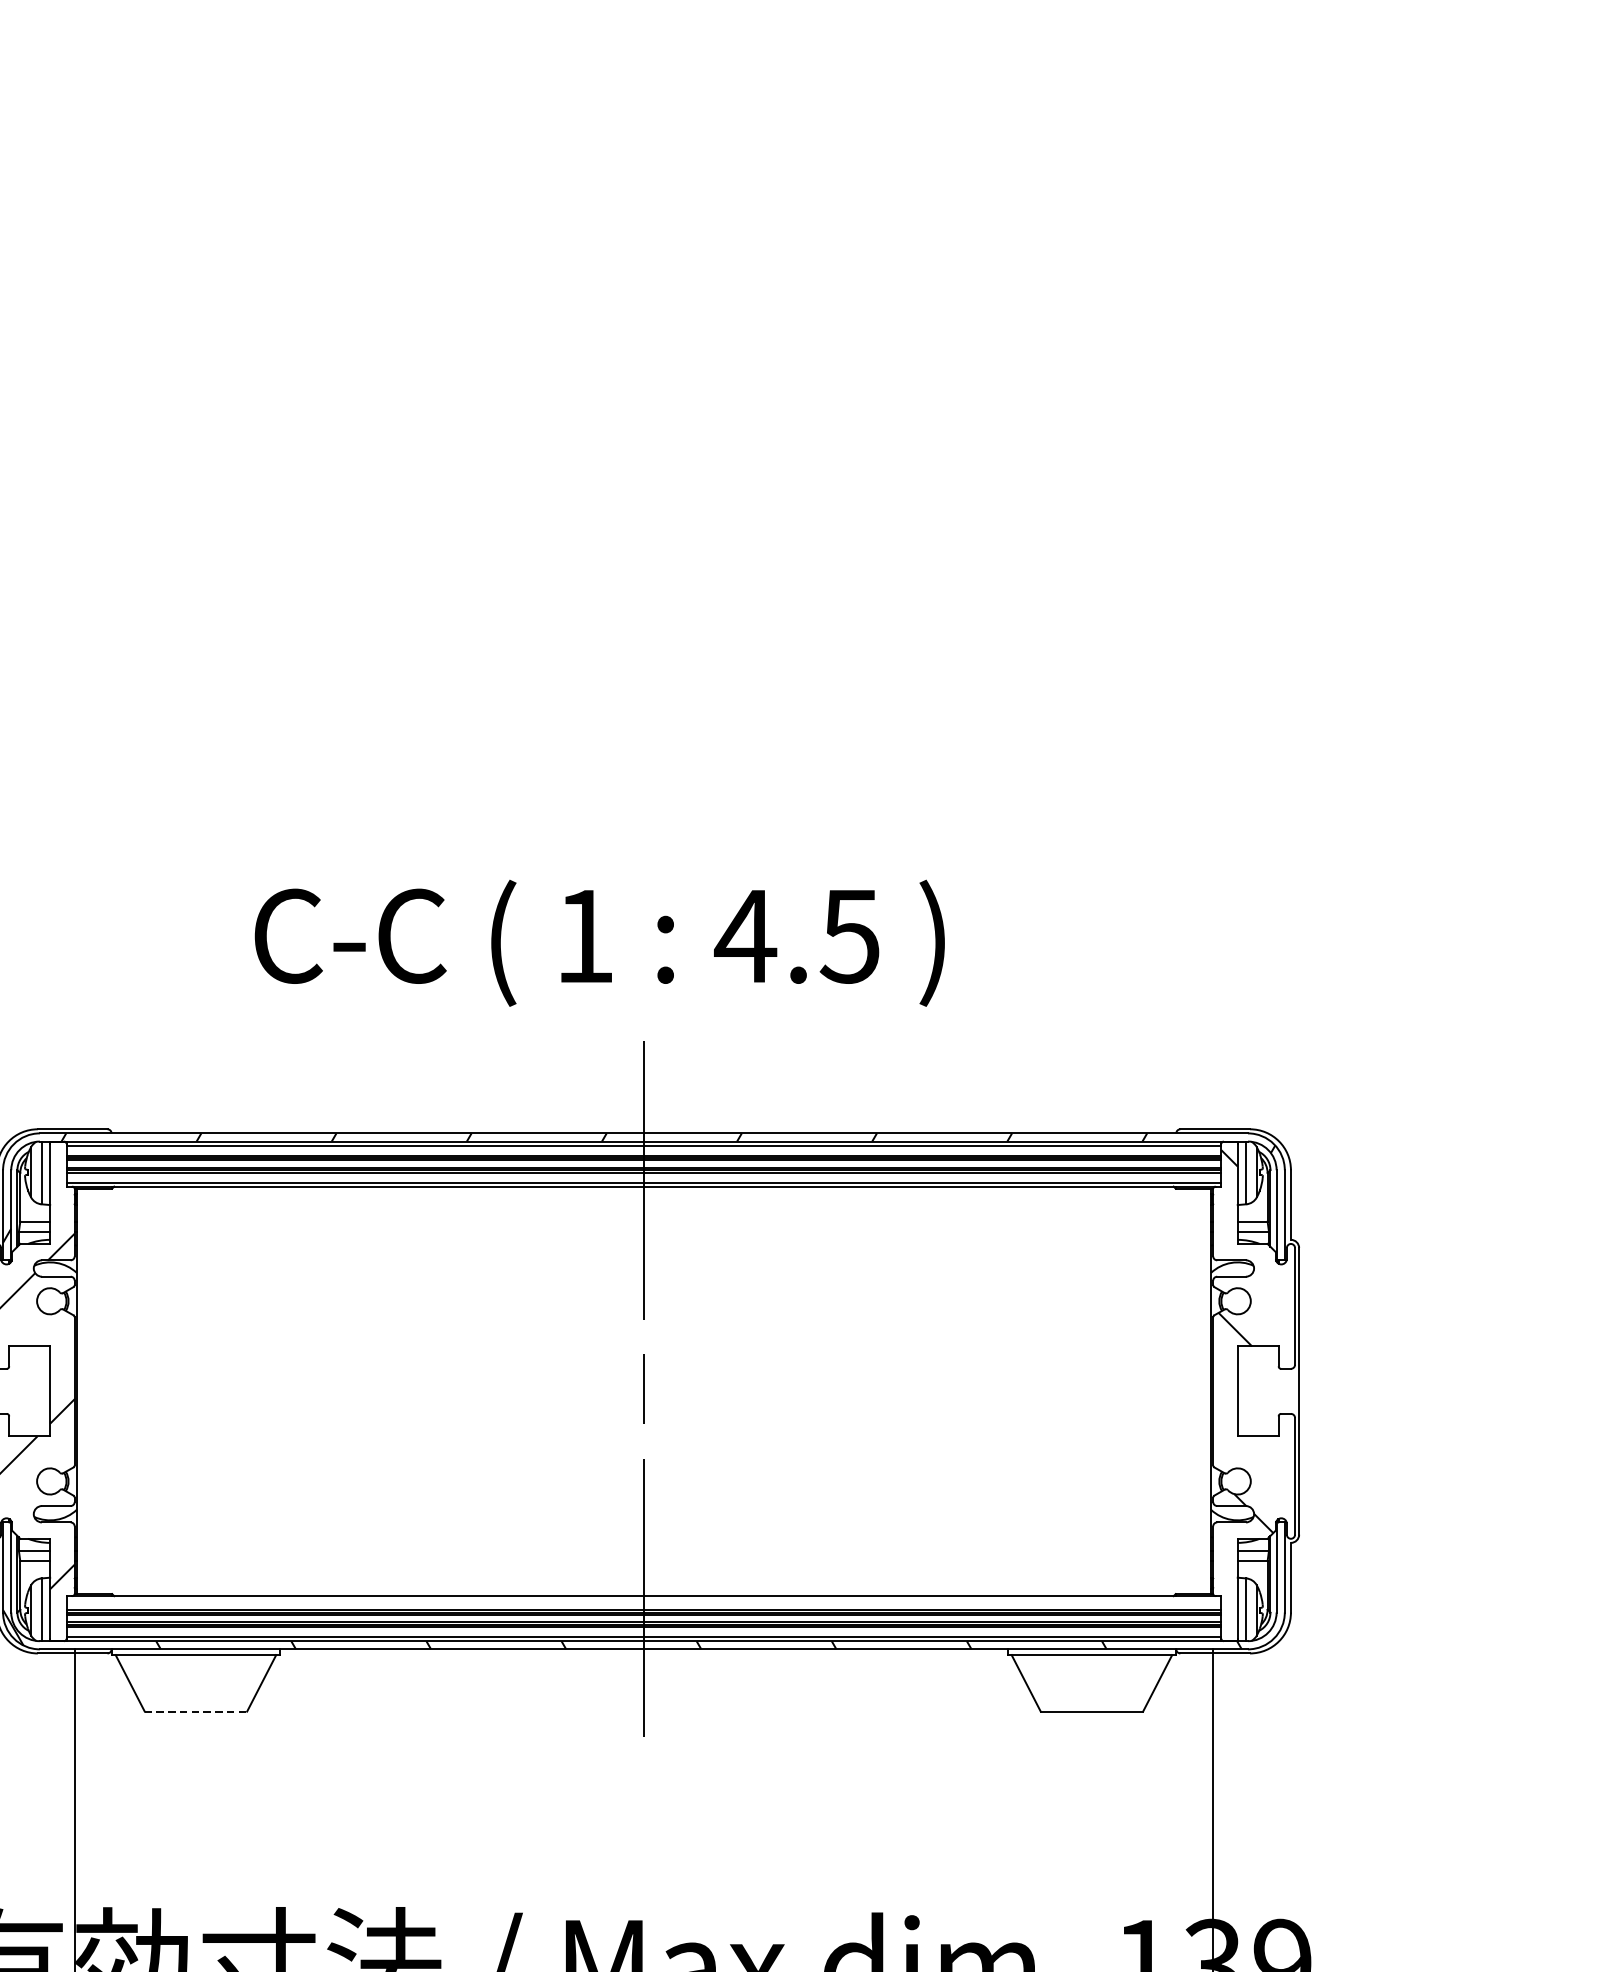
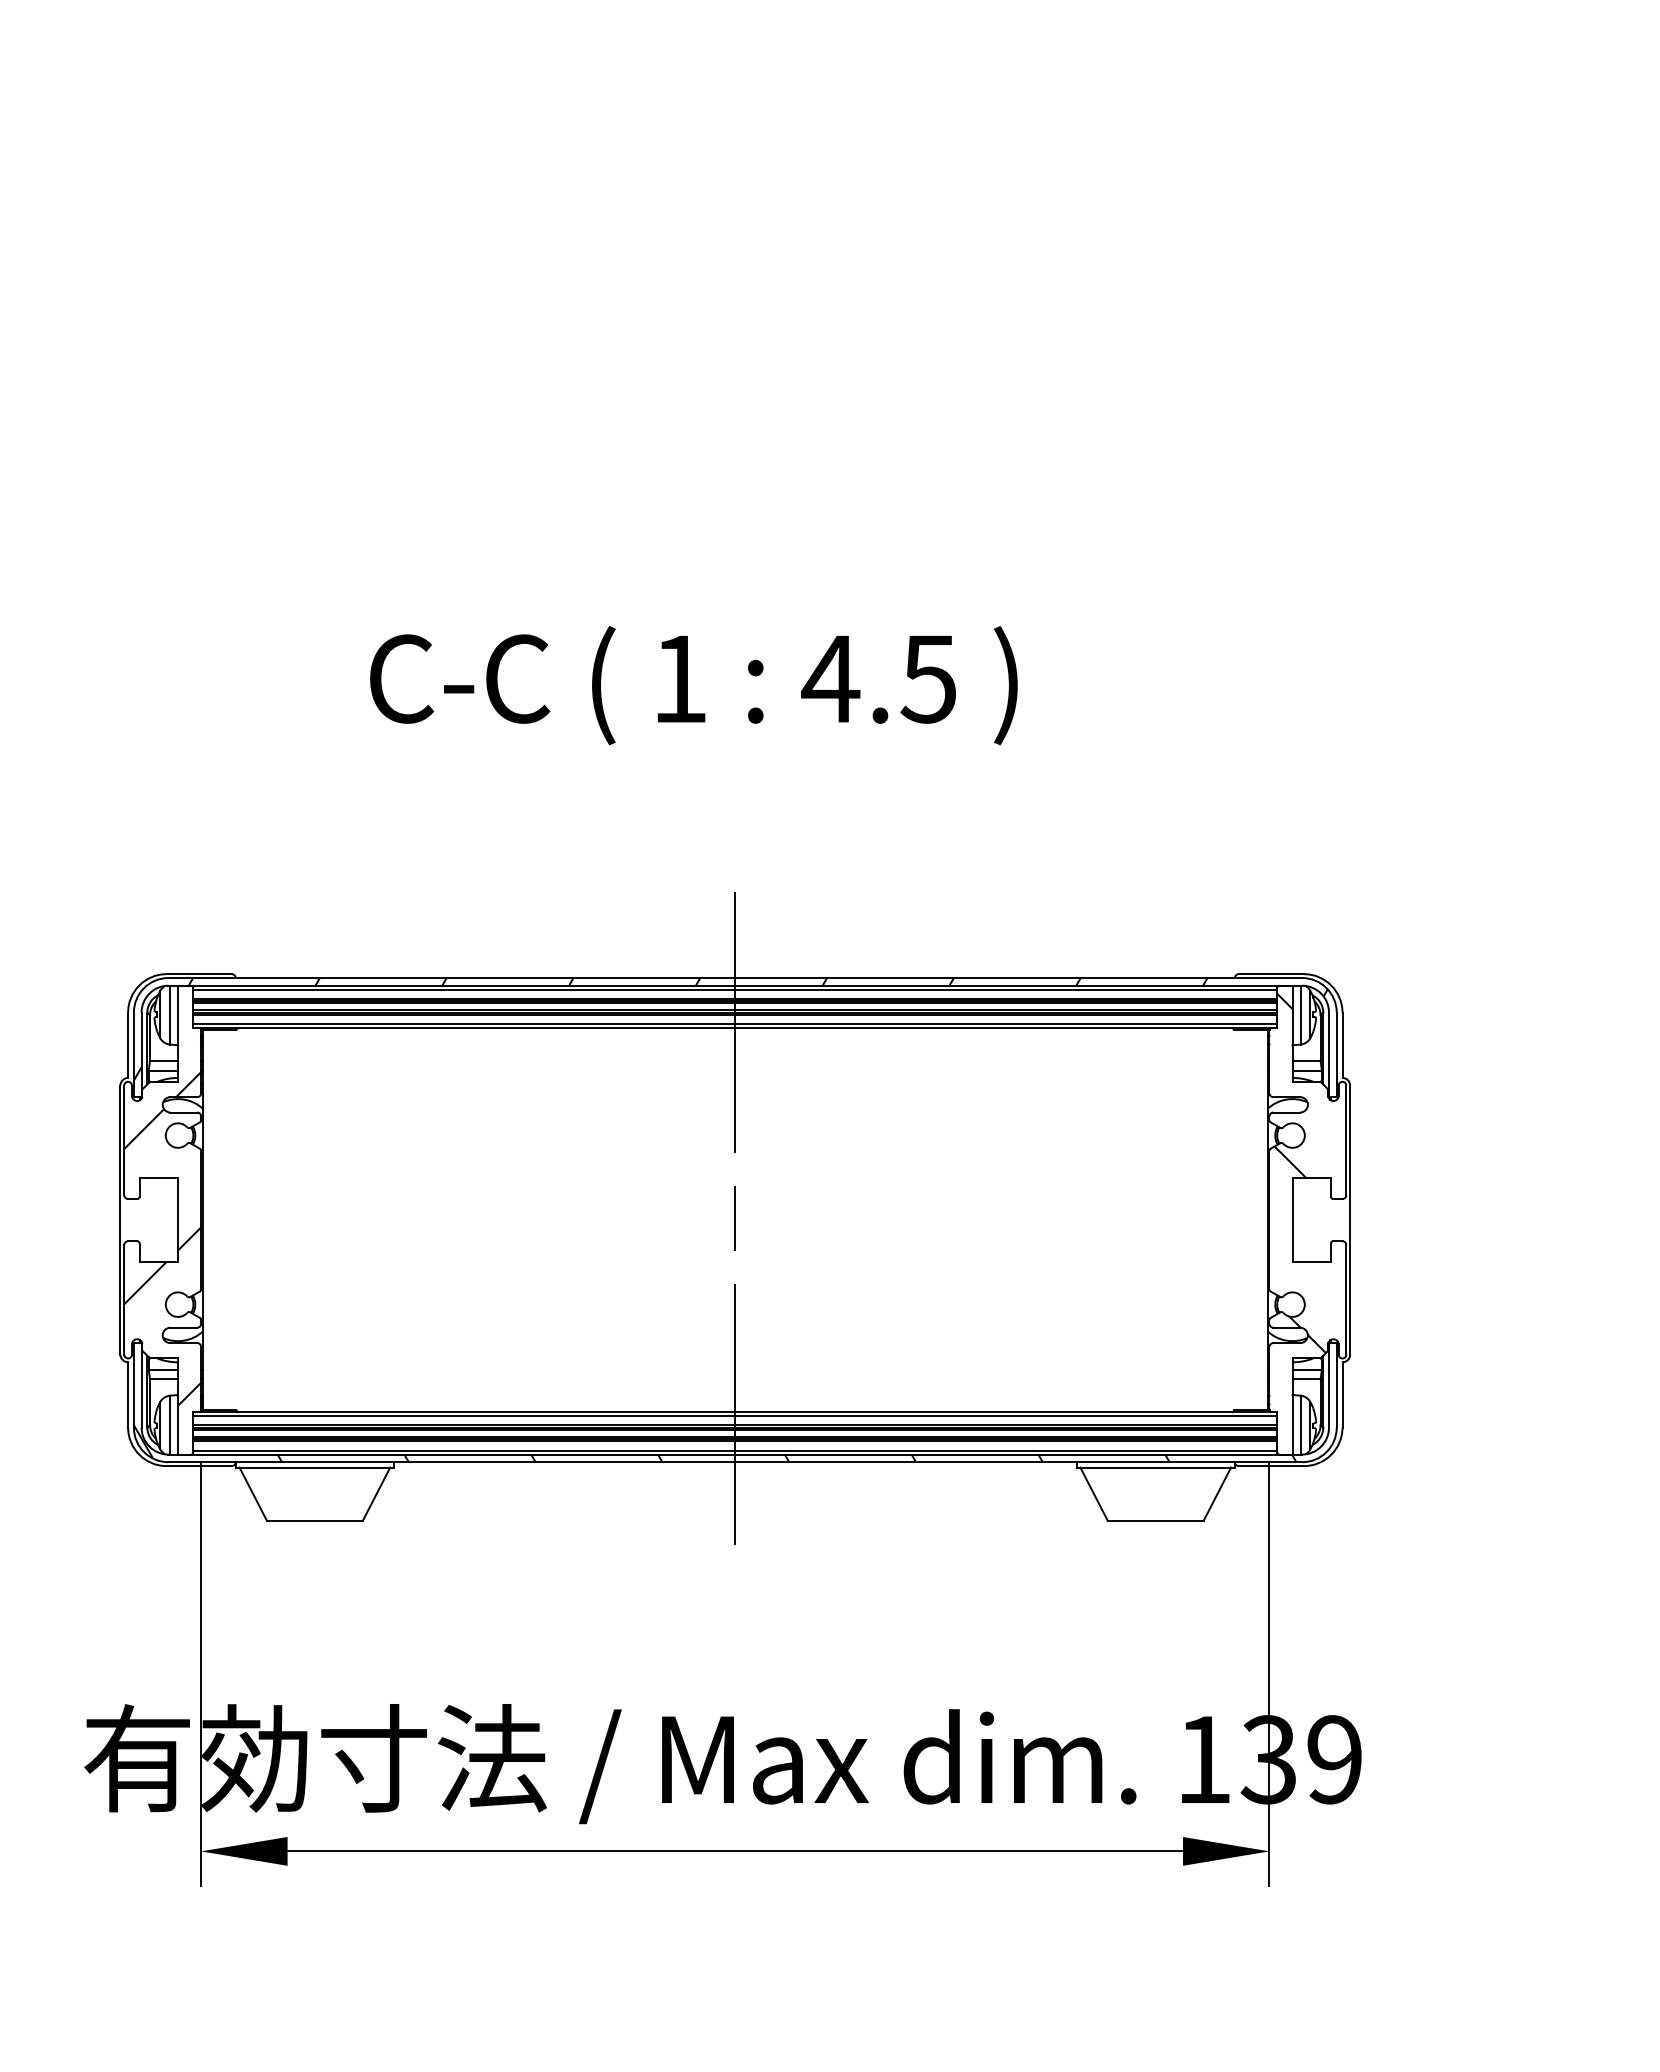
text: (599, 943) -> (693, 685), moved
line: (644, 1600) -> (735, 1416), added
line: (196, 1711) -> (315, 1520), dashed -> solid

